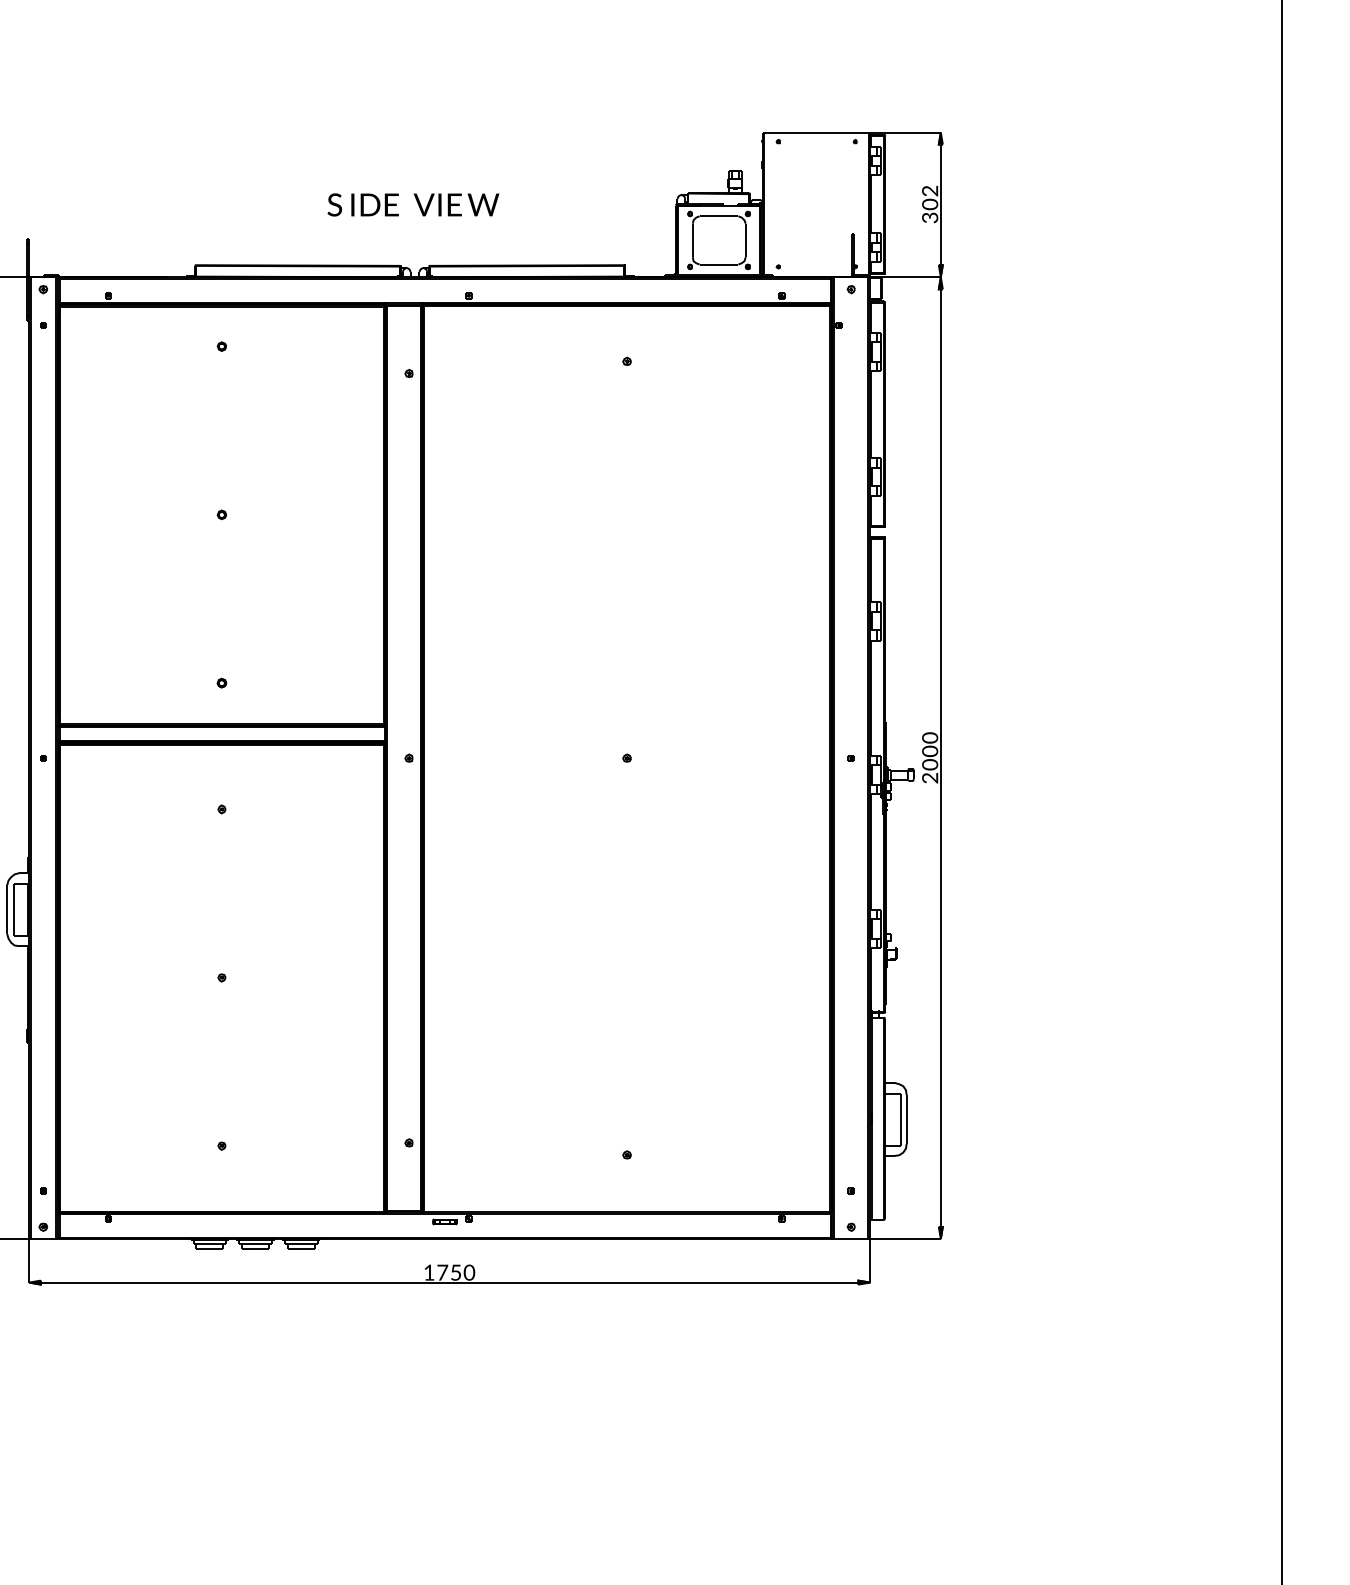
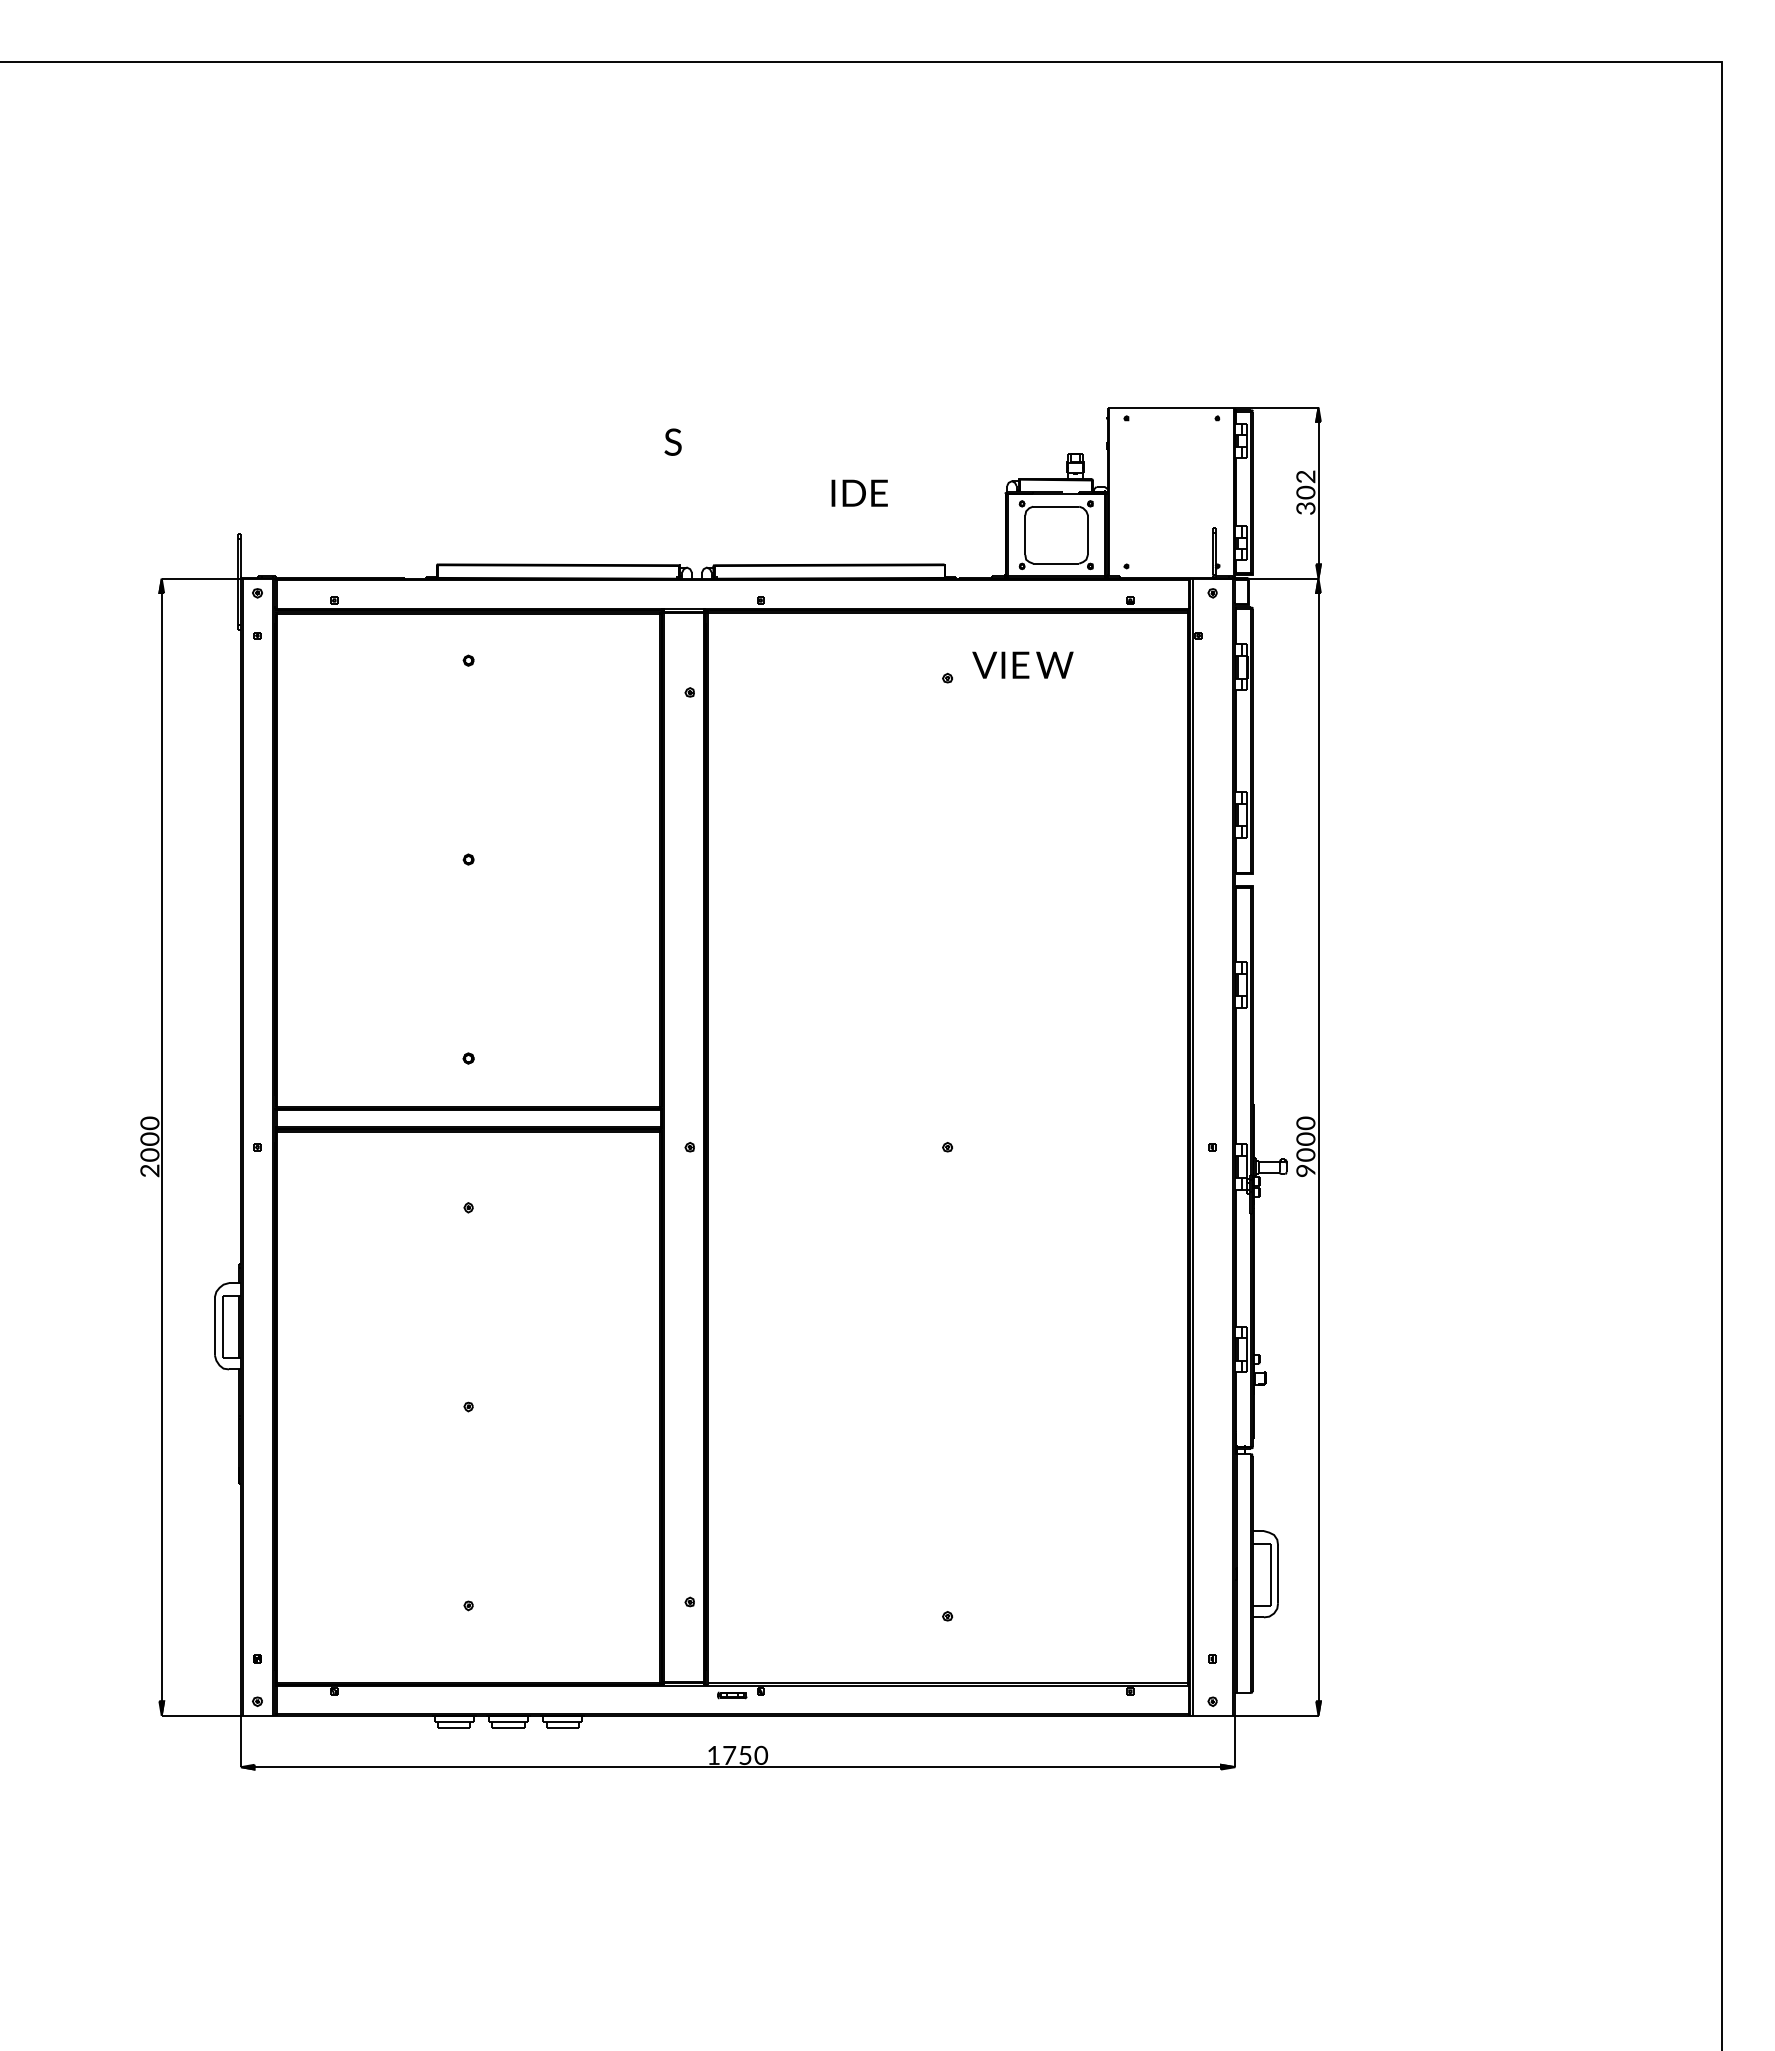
text: (334, 204) -> (672, 441), moved
text: (374, 204) -> (859, 492), moved
text: (456, 204) -> (1022, 664), moved
text: (930, 777) -> (1306, 1170), 2 -> 9

